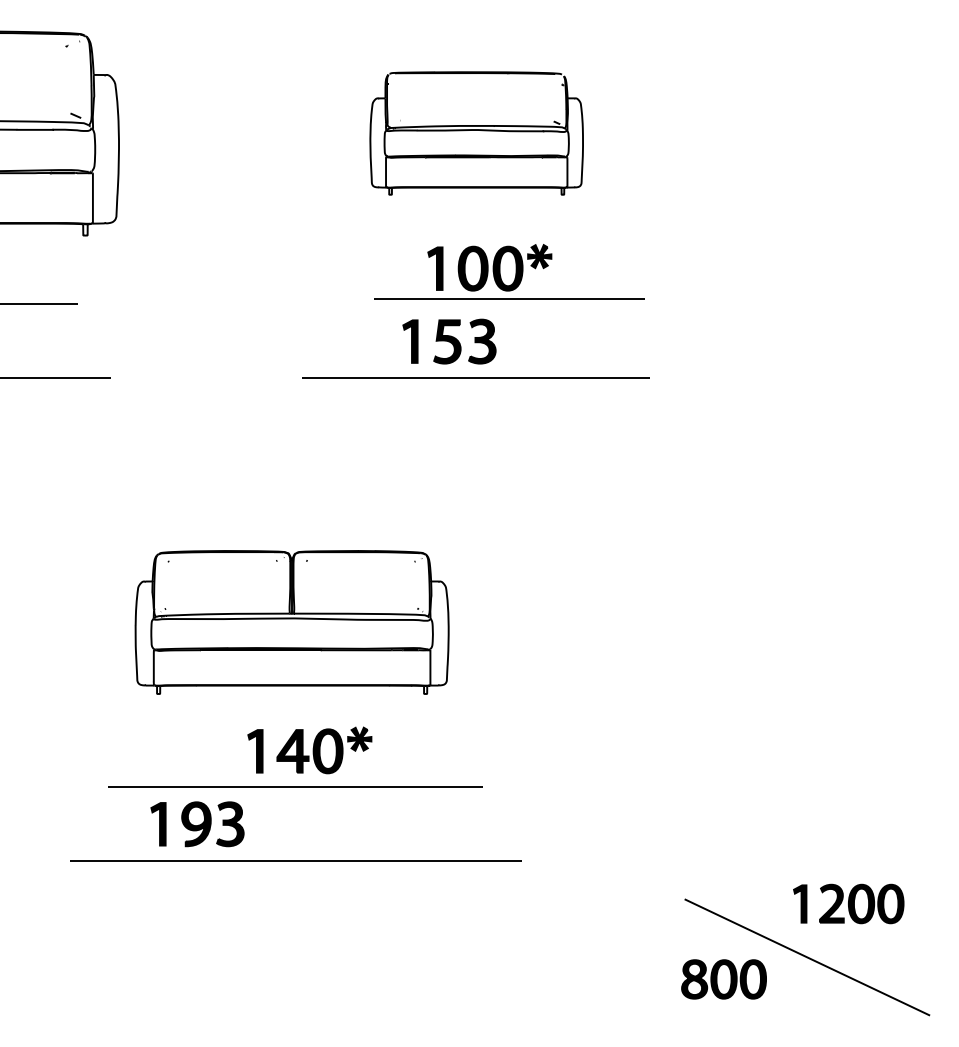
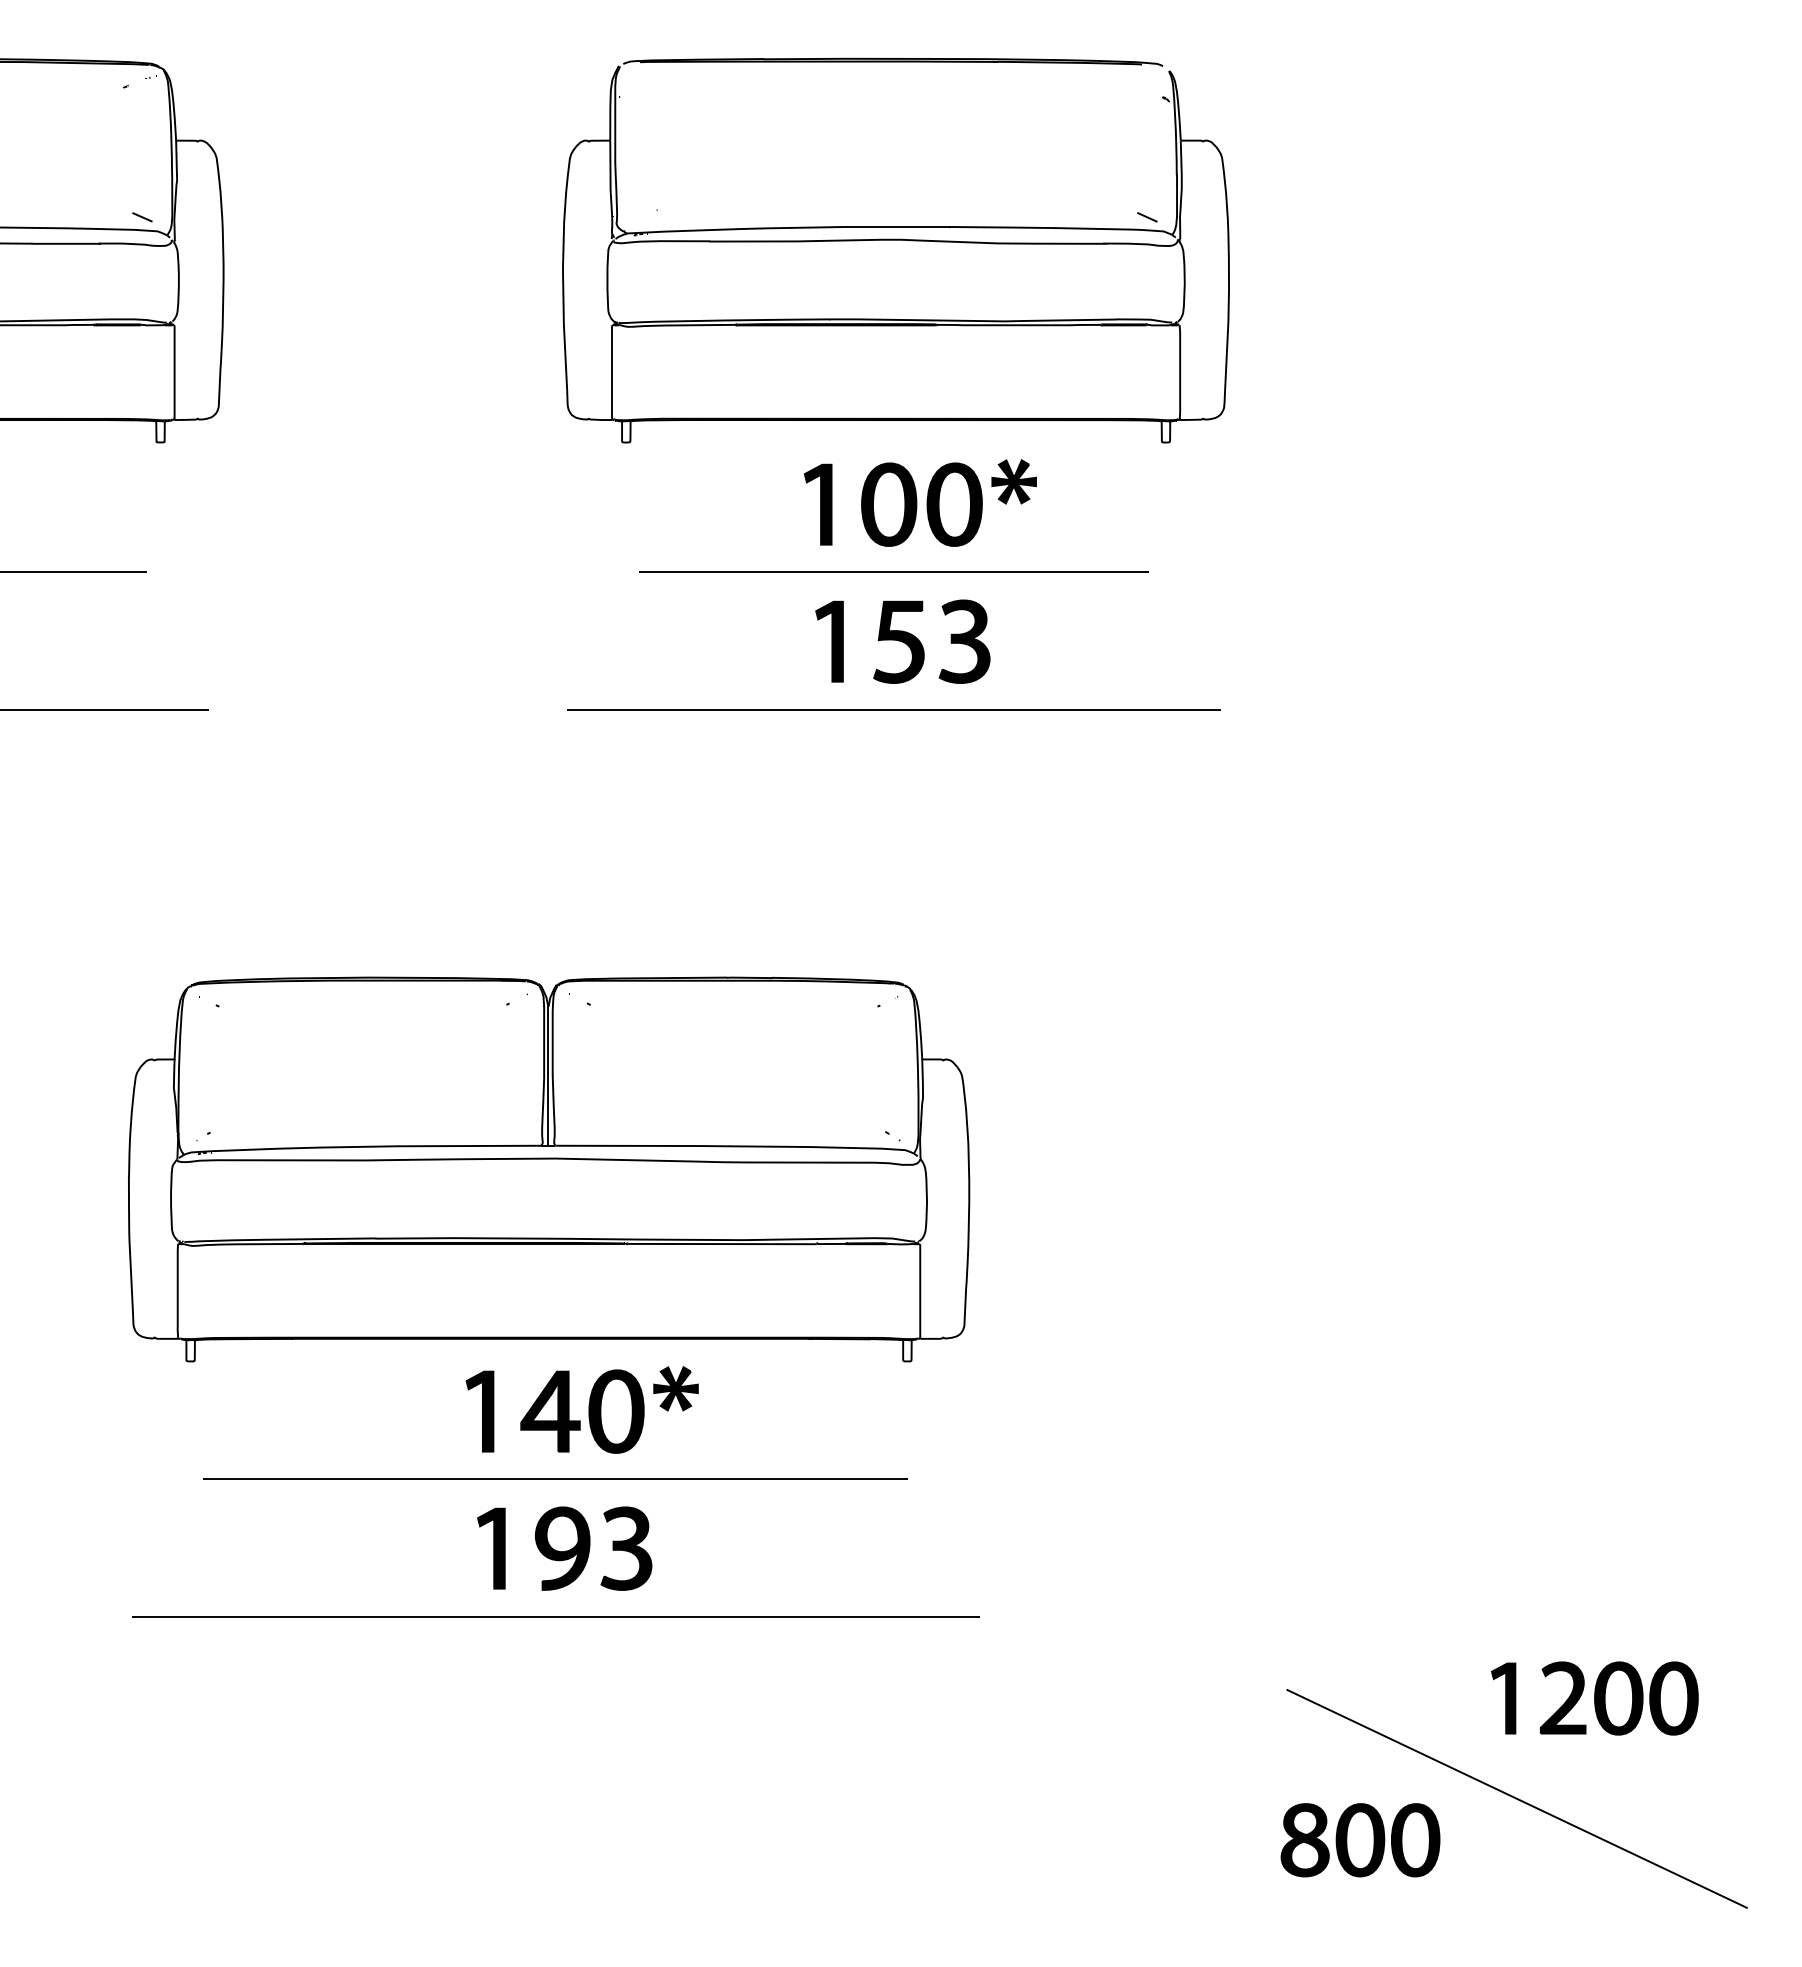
part: (476, 133) -> (895, 250), size x1.67
line: (509, 298) -> (893, 570), moved
part: (449, 341) -> (902, 641), moved
part: (291, 622) -> (547, 1169), size x1.43
part: (197, 824) -> (564, 1549), moved

